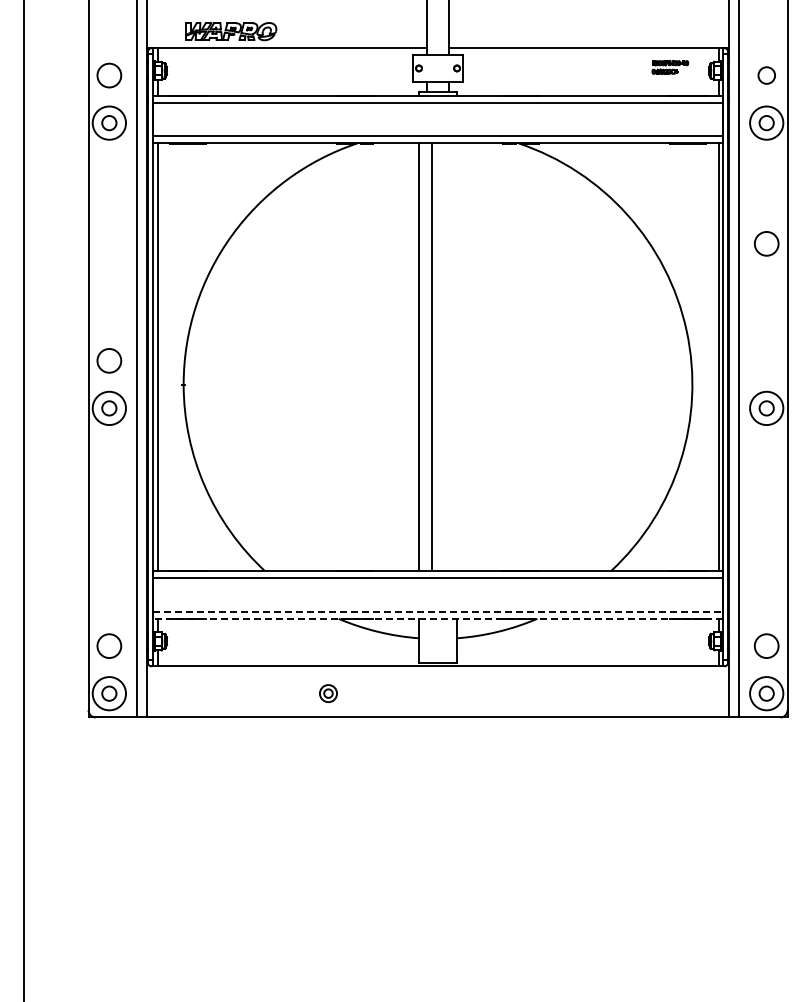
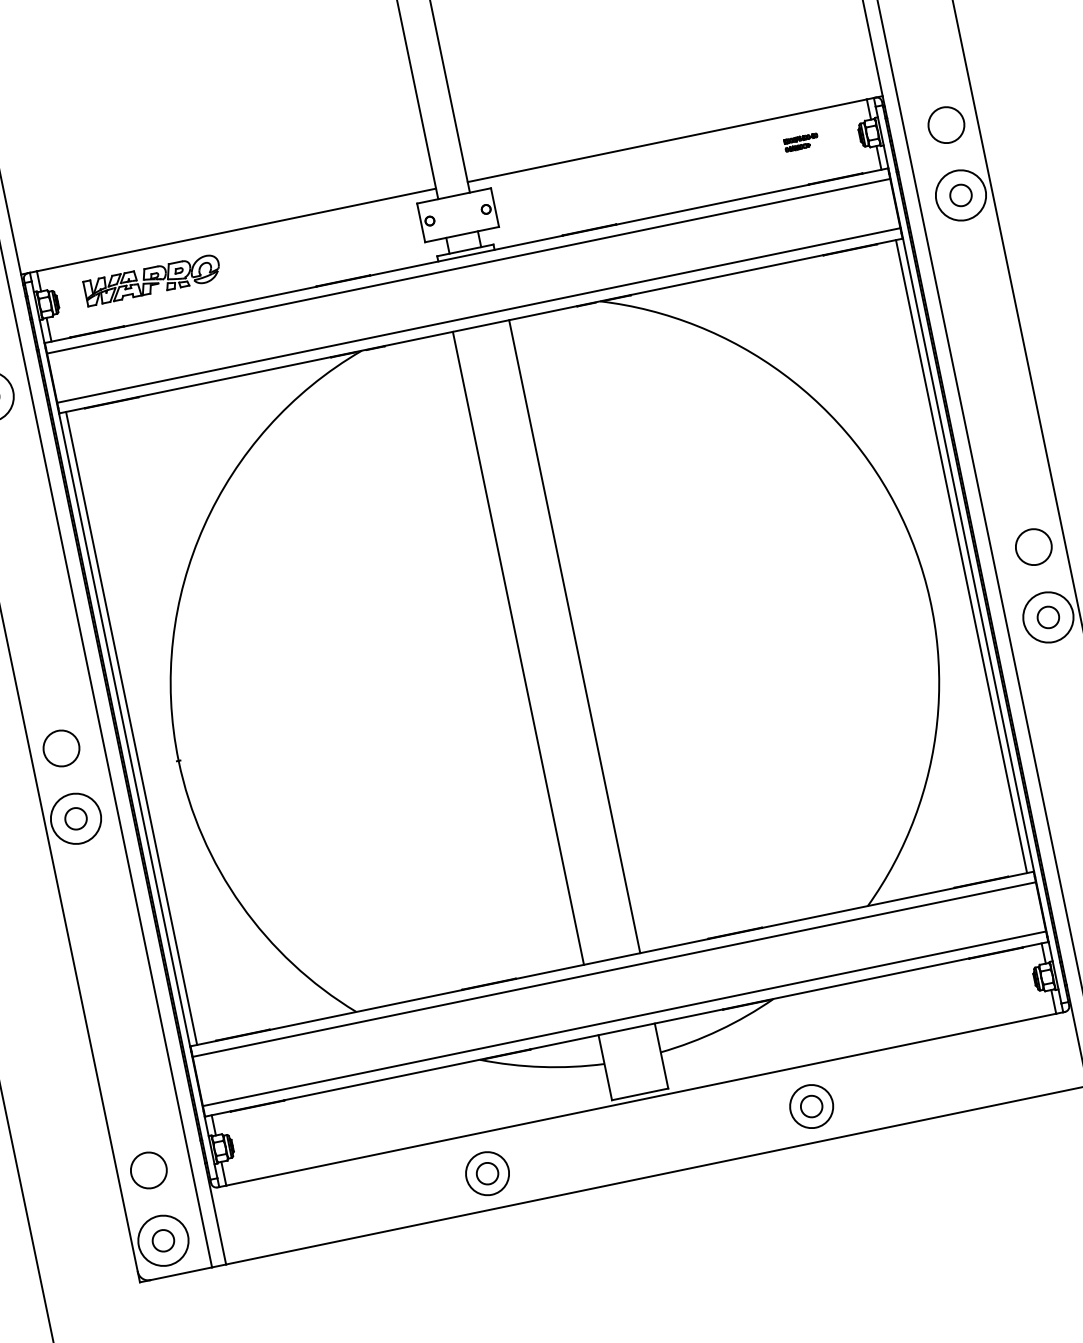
part: (231, 31) -> (152, 280), moved
part: (670, 67) -> (801, 142), size x0.62
circle: (766, 75) -> (946, 125), size x1.43
circle: (766, 243) -> (1033, 546), moved
line: (432, 357) -> (575, 636), moved
line: (438, 611) -> (625, 1018), dashed -> solid
line: (438, 618) -> (627, 1028), dashed -> solid
part: (328, 693) -> (487, 1173), size x1.67
part: (547, 693) -> (811, 1106), added

